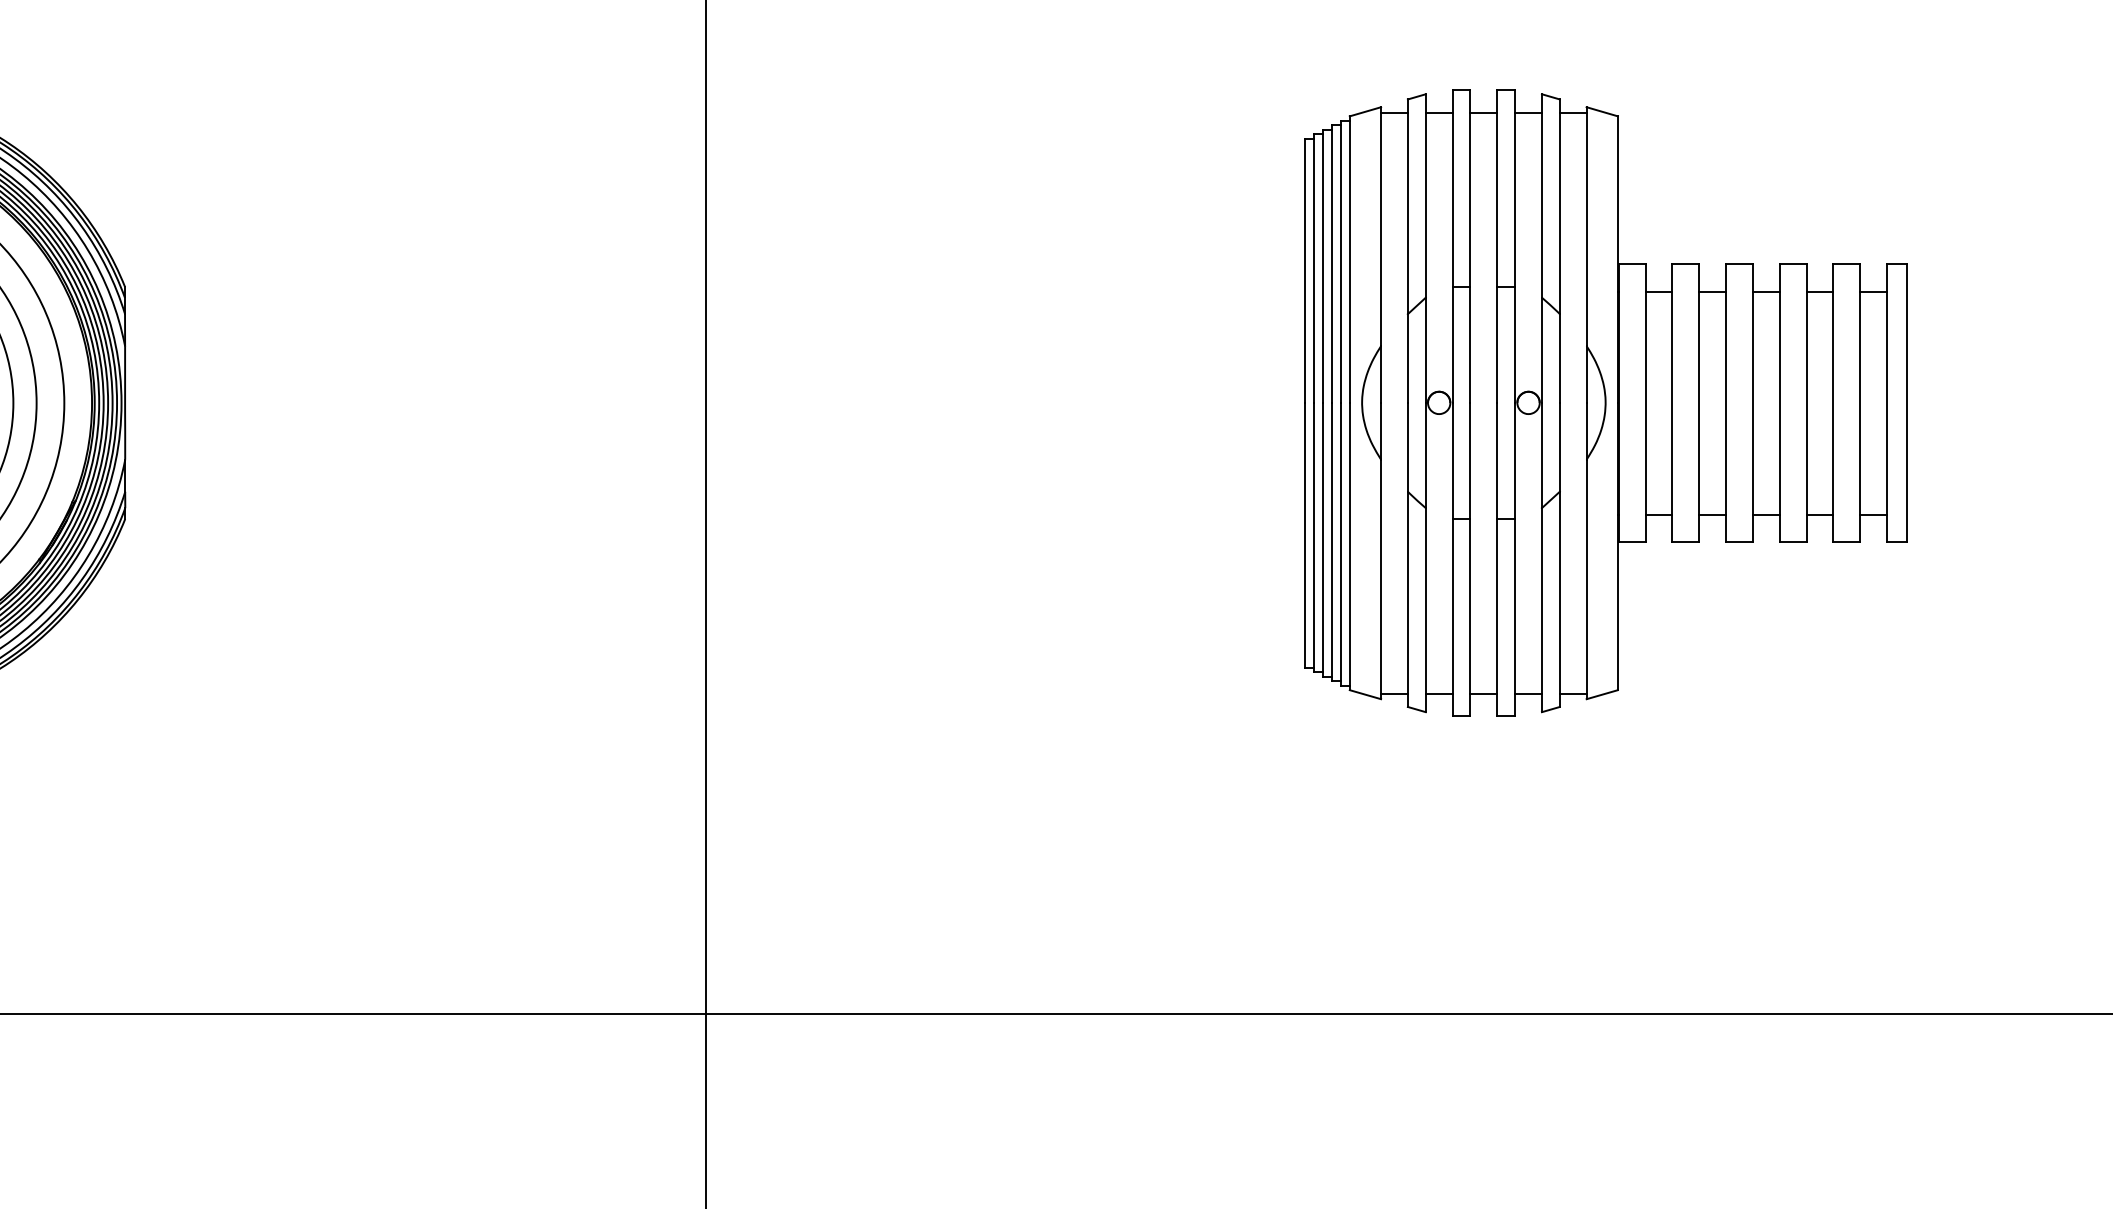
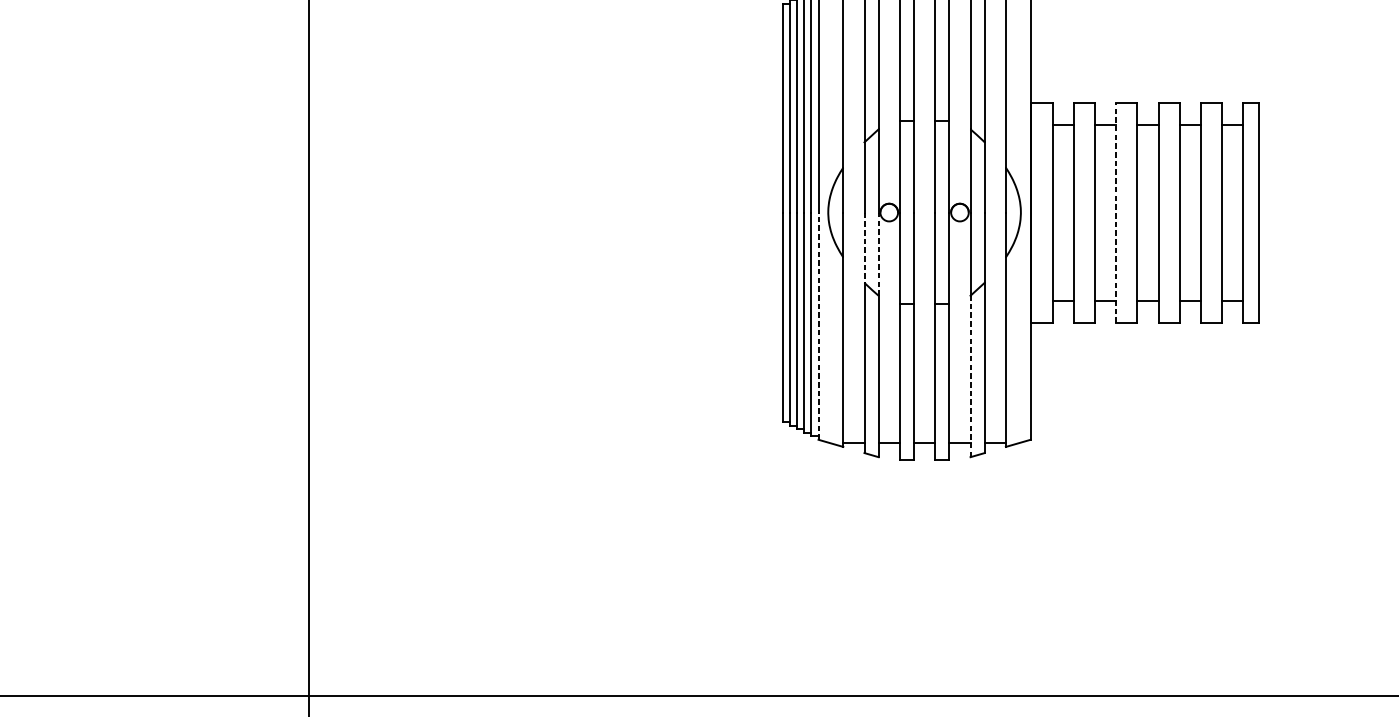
line: (1726, 402) -> (1116, 212), solid -> dashed
line: (1407, 447) -> (864, 247), solid -> dashed
line: (1425, 455) -> (878, 254), solid -> dashed
line: (1349, 546) -> (818, 326), solid -> dashed
line: (1541, 609) -> (970, 375), solid -> dashed

